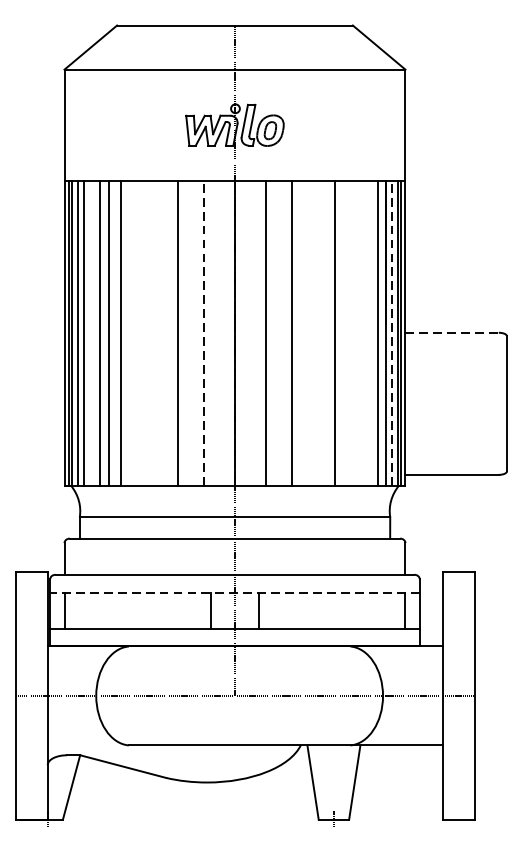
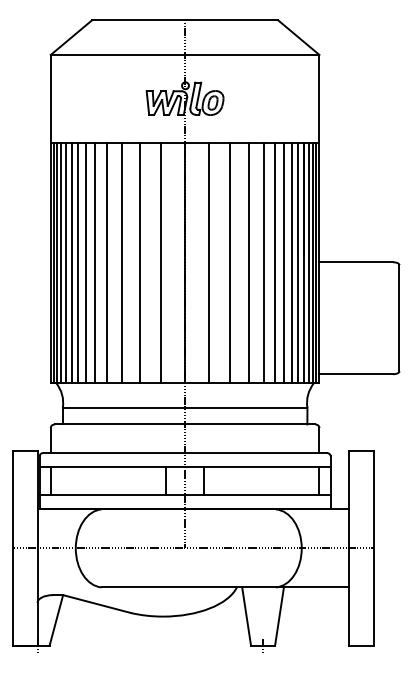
line: (92, 333) -> (72, 262), added
line: (135, 333) -> (106, 262), added
line: (154, 333) -> (121, 262), added
line: (203, 333) -> (160, 262), dashed -> solid
line: (315, 333) -> (248, 262), added
line: (348, 333) -> (274, 262), added
line: (361, 333) -> (284, 262), added
line: (370, 333) -> (291, 262), added
line: (391, 333) -> (308, 262), dashed -> solid
line: (452, 333) -> (356, 262), dashed -> solid
line: (235, 593) -> (185, 467), dashed -> solid

